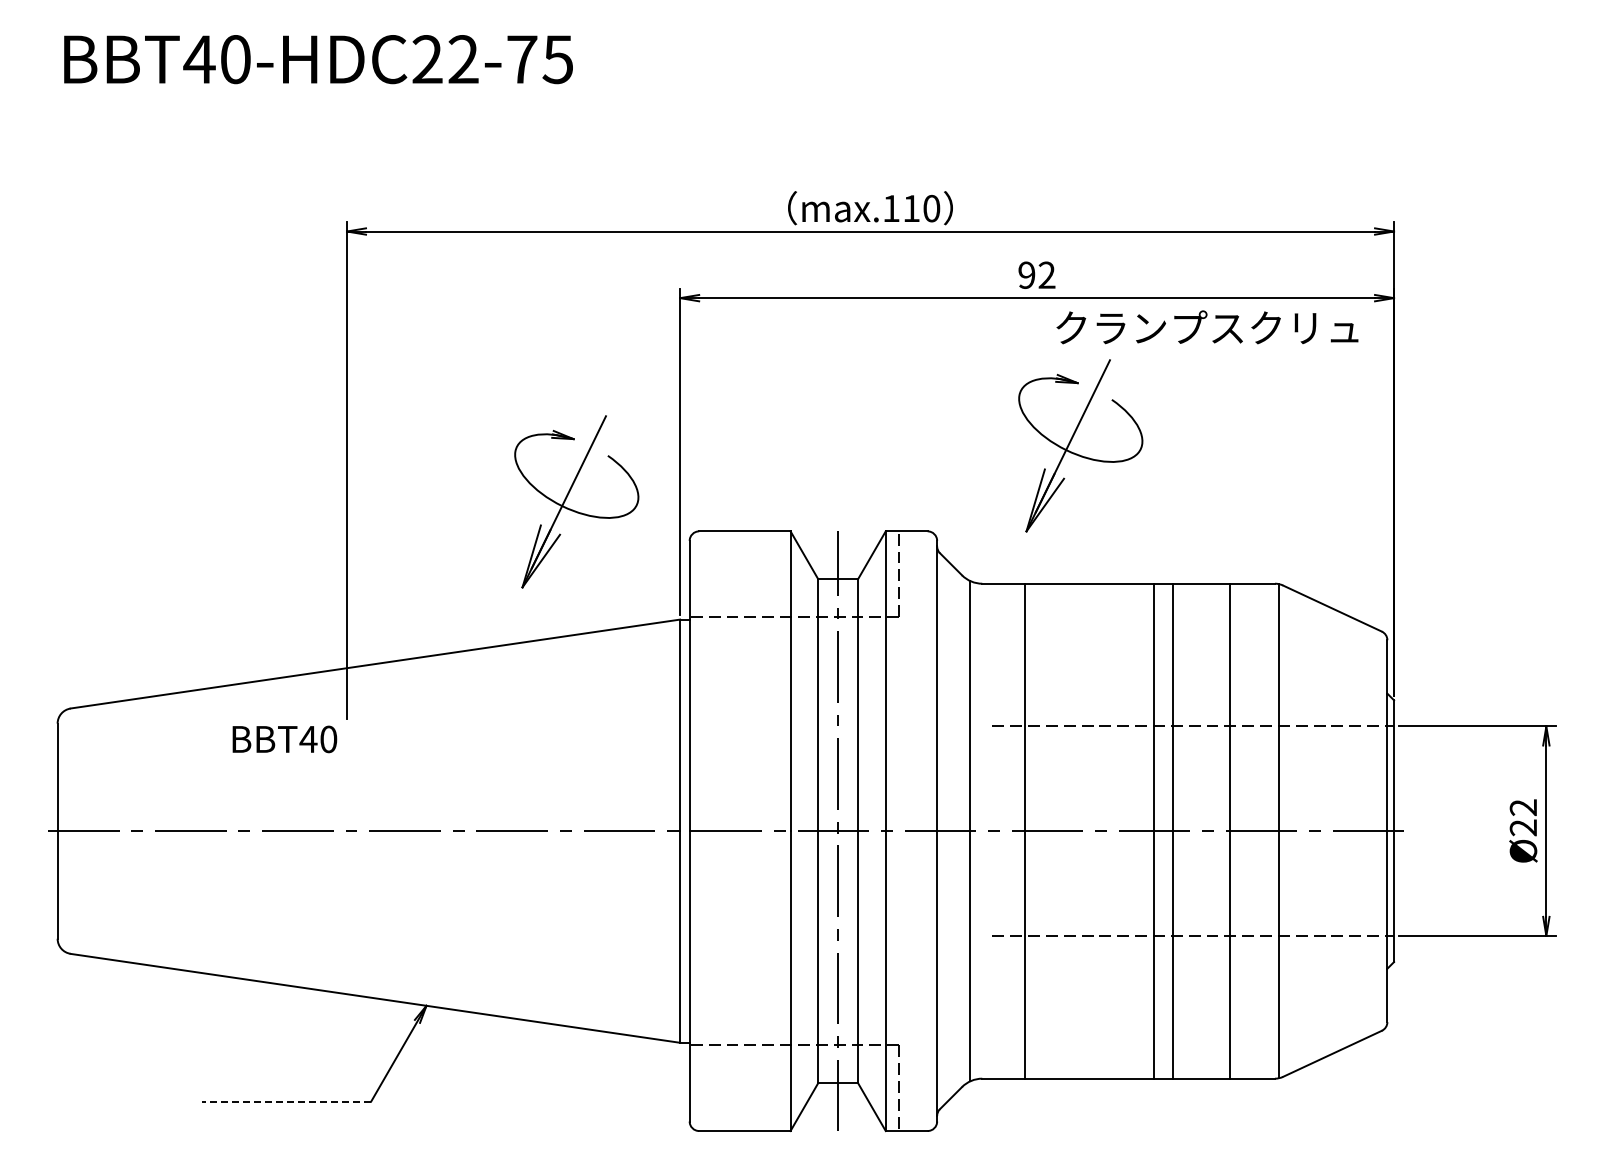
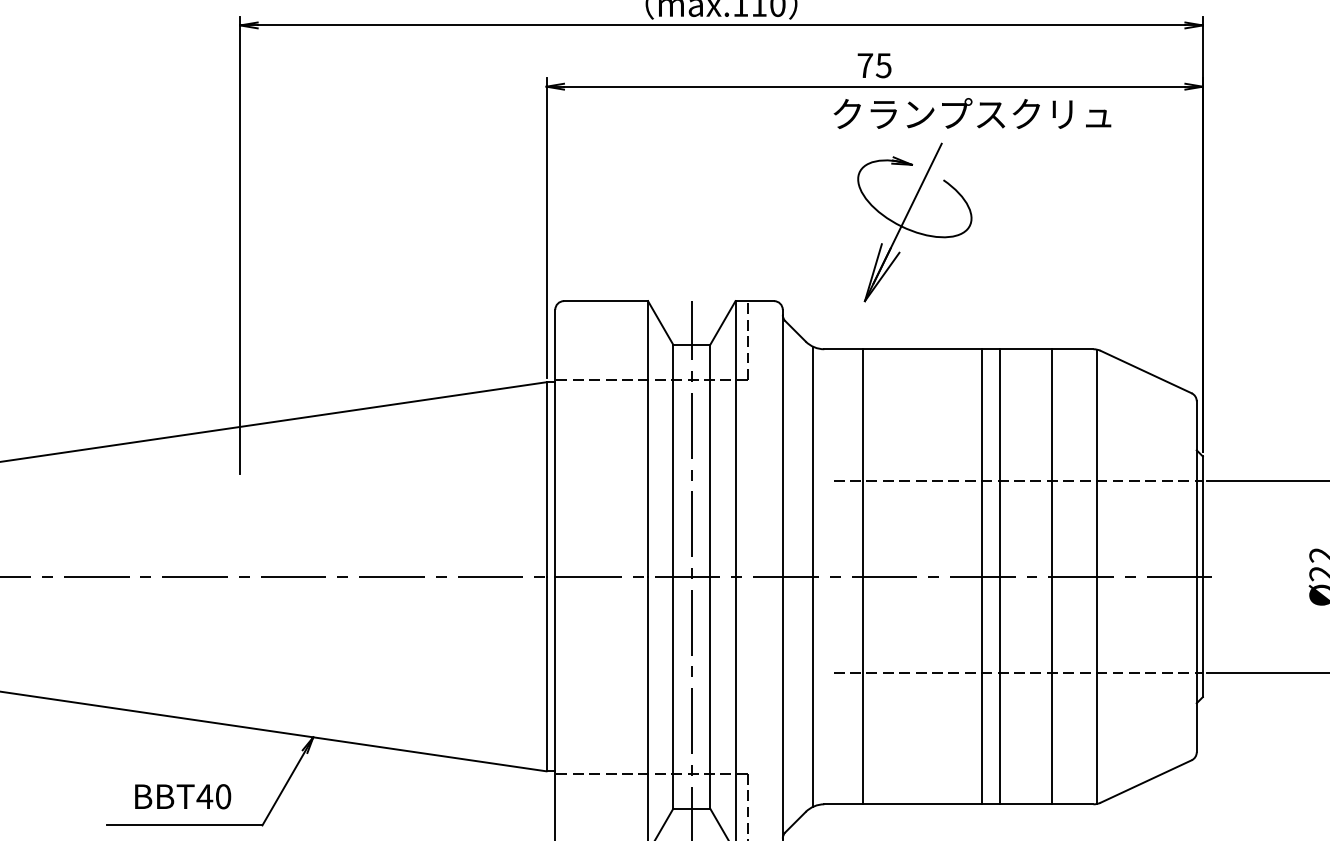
text: (1036, 274) -> (874, 64), 92 -> 75
text: (1207, 327) -> (972, 113), moved
part: (573, 509) -> (448, 281), removed
text: (284, 739) -> (182, 796), moved
line: (286, 1101) -> (184, 825), dashed -> solid

